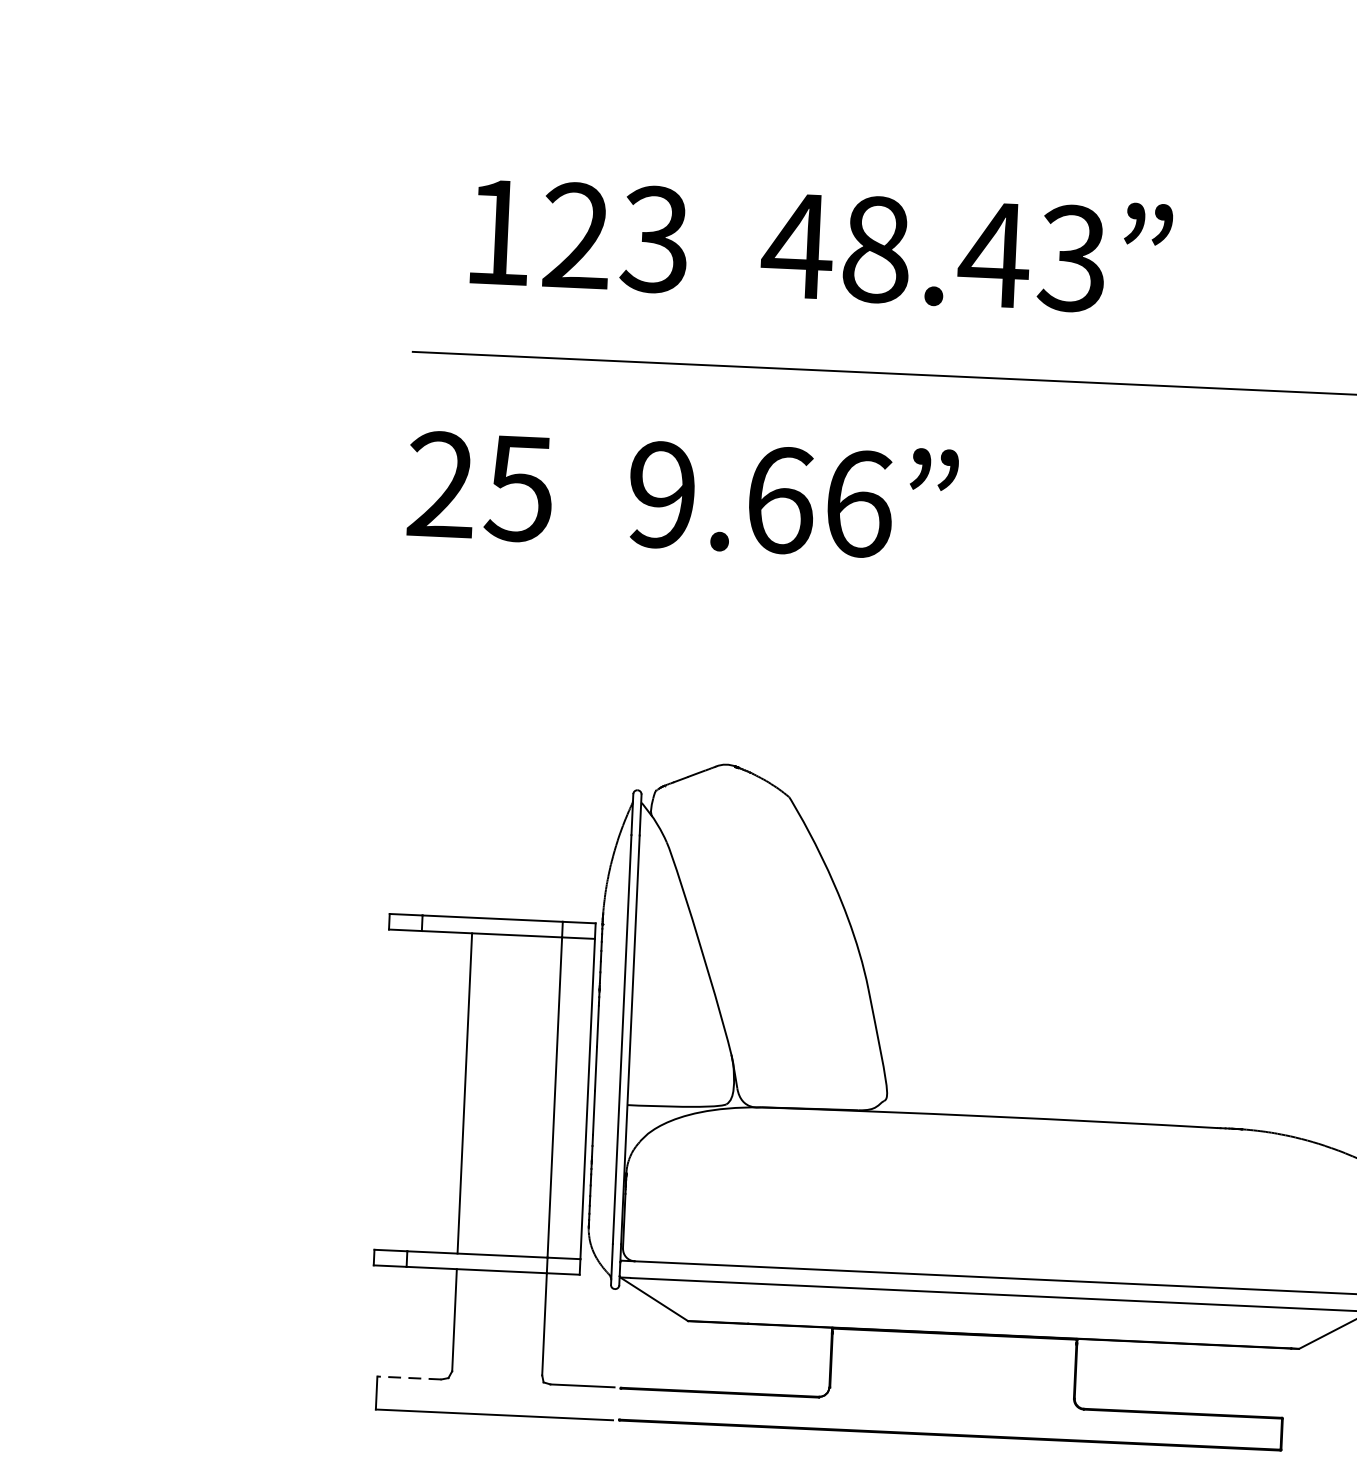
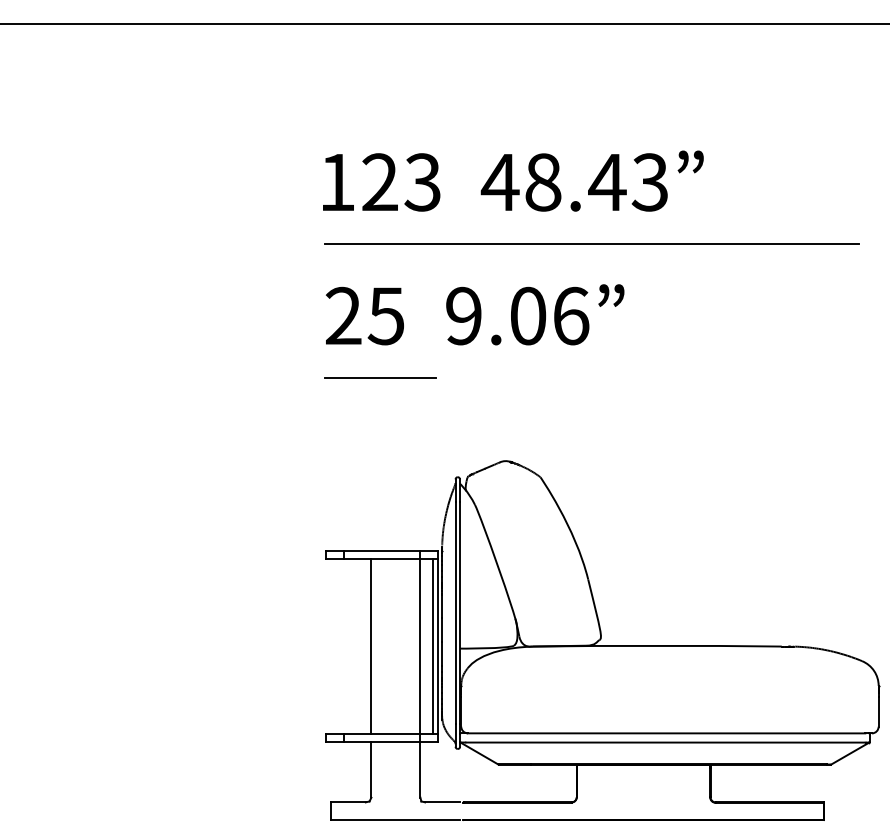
text: (821, 243) -> (513, 180), moved
text: (780, 499) -> (528, 315), 9.66 -> 9.06
line: (503, 600) -> (380, 377), added
line: (576, 1098) -> (432, 646), added
line: (407, 1378) -> (347, 802), dashed -> solid

